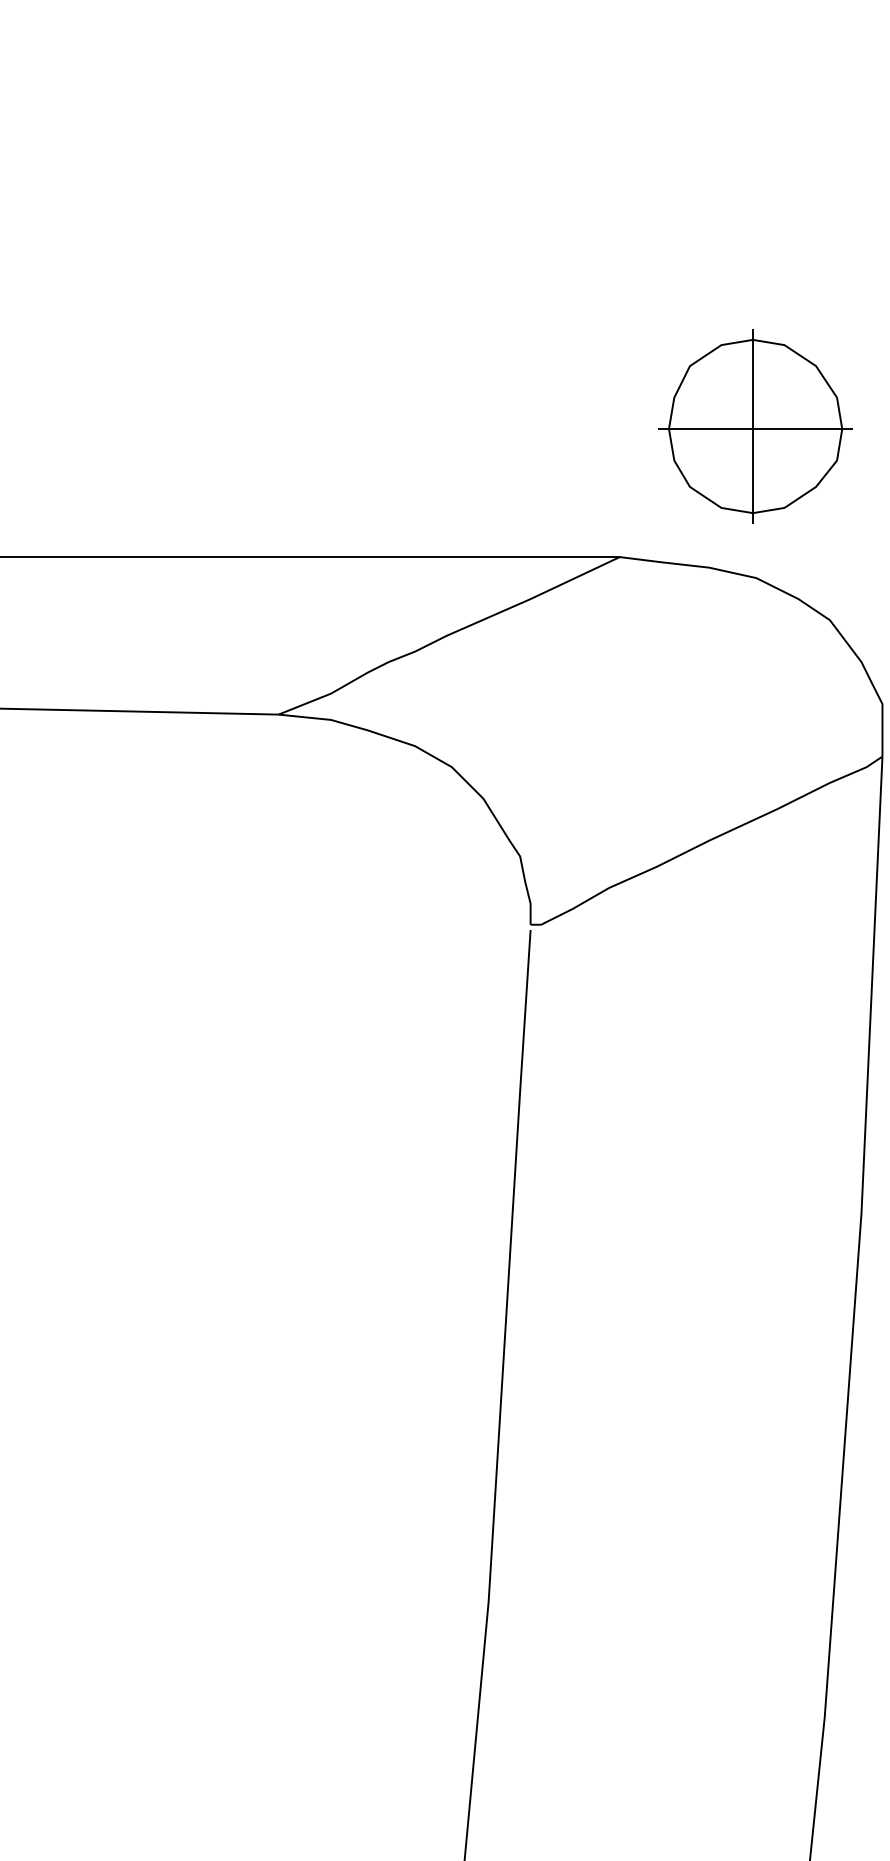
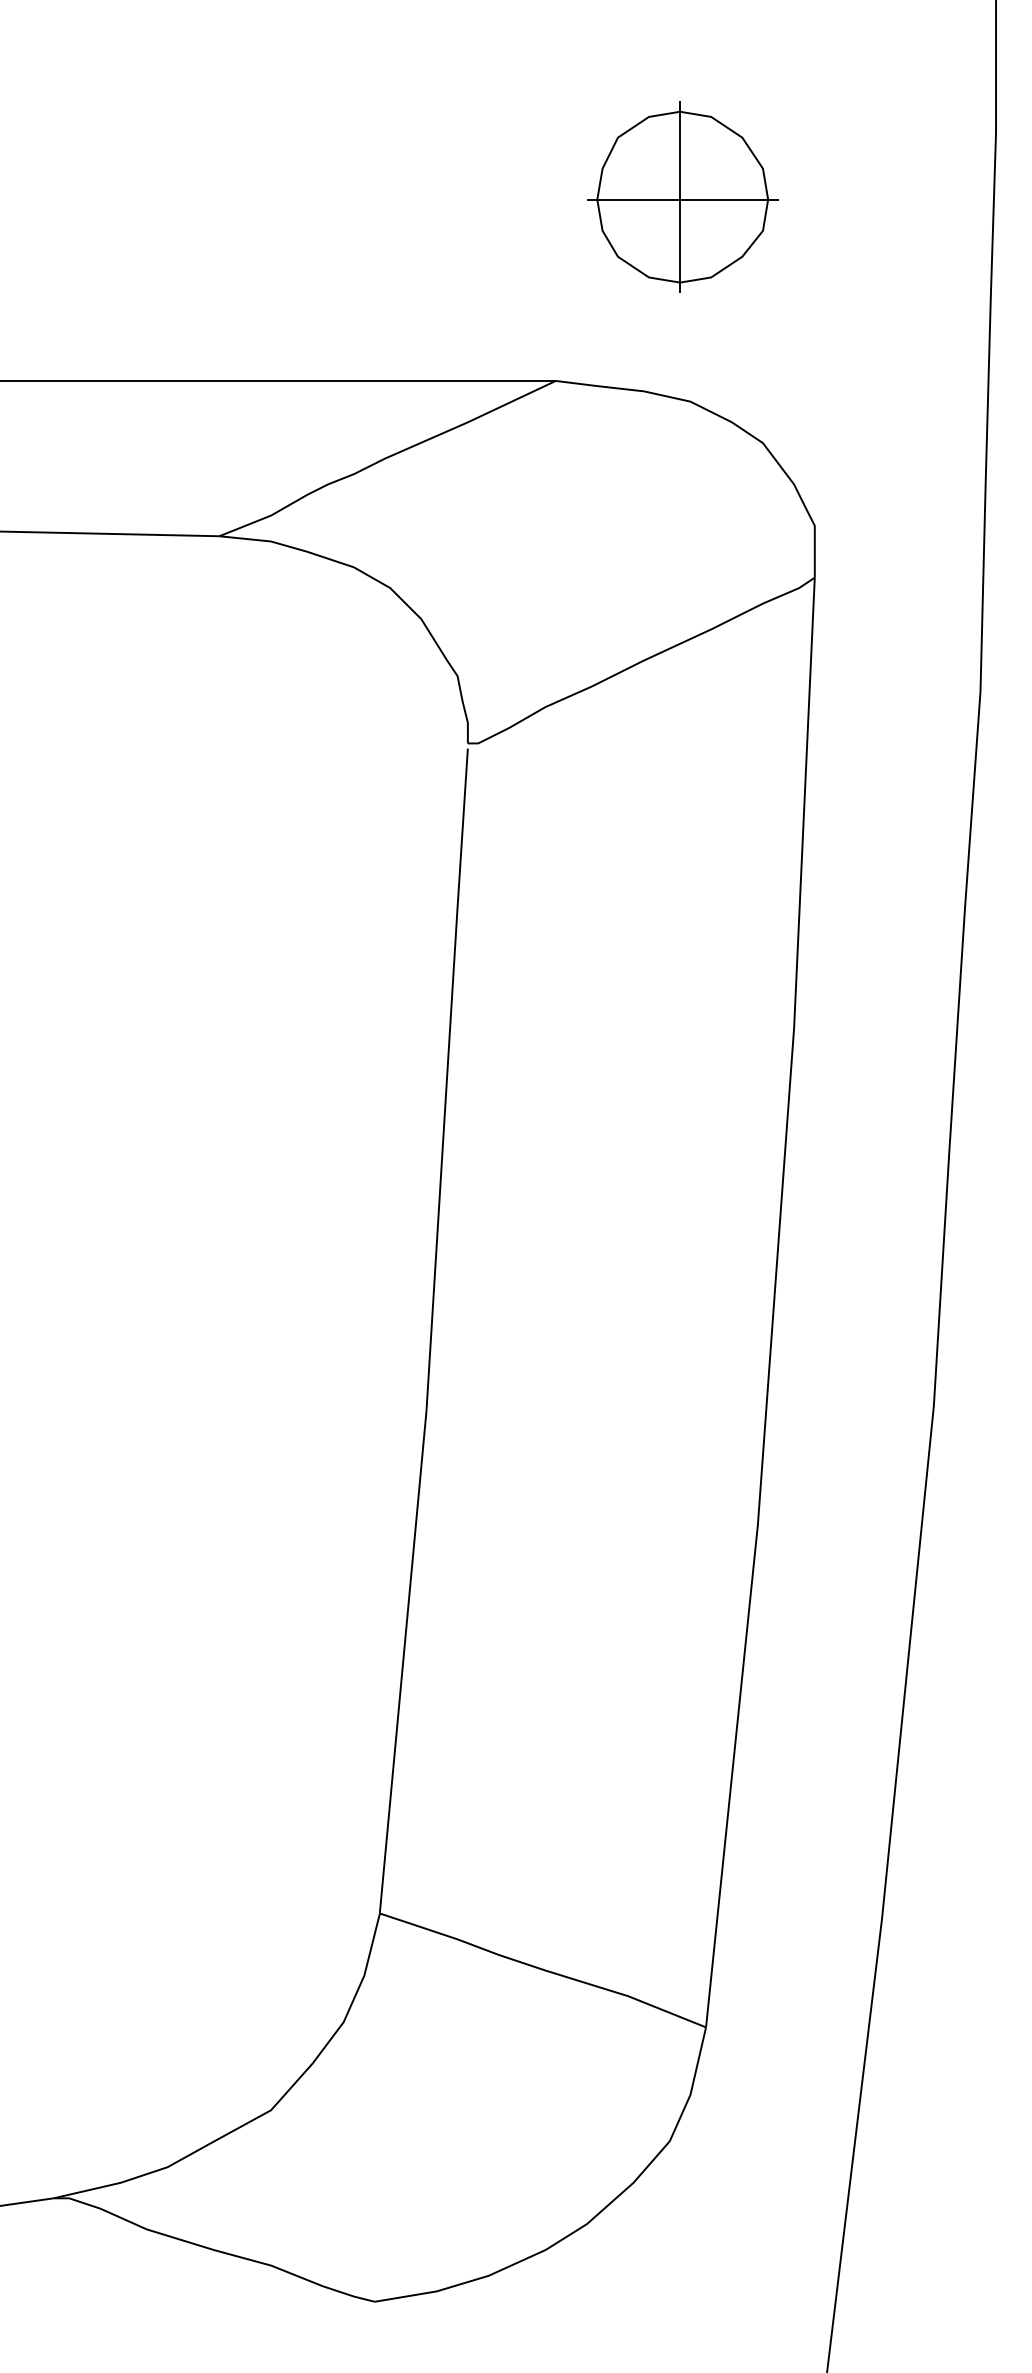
part: (755, 425) -> (682, 196), moved

